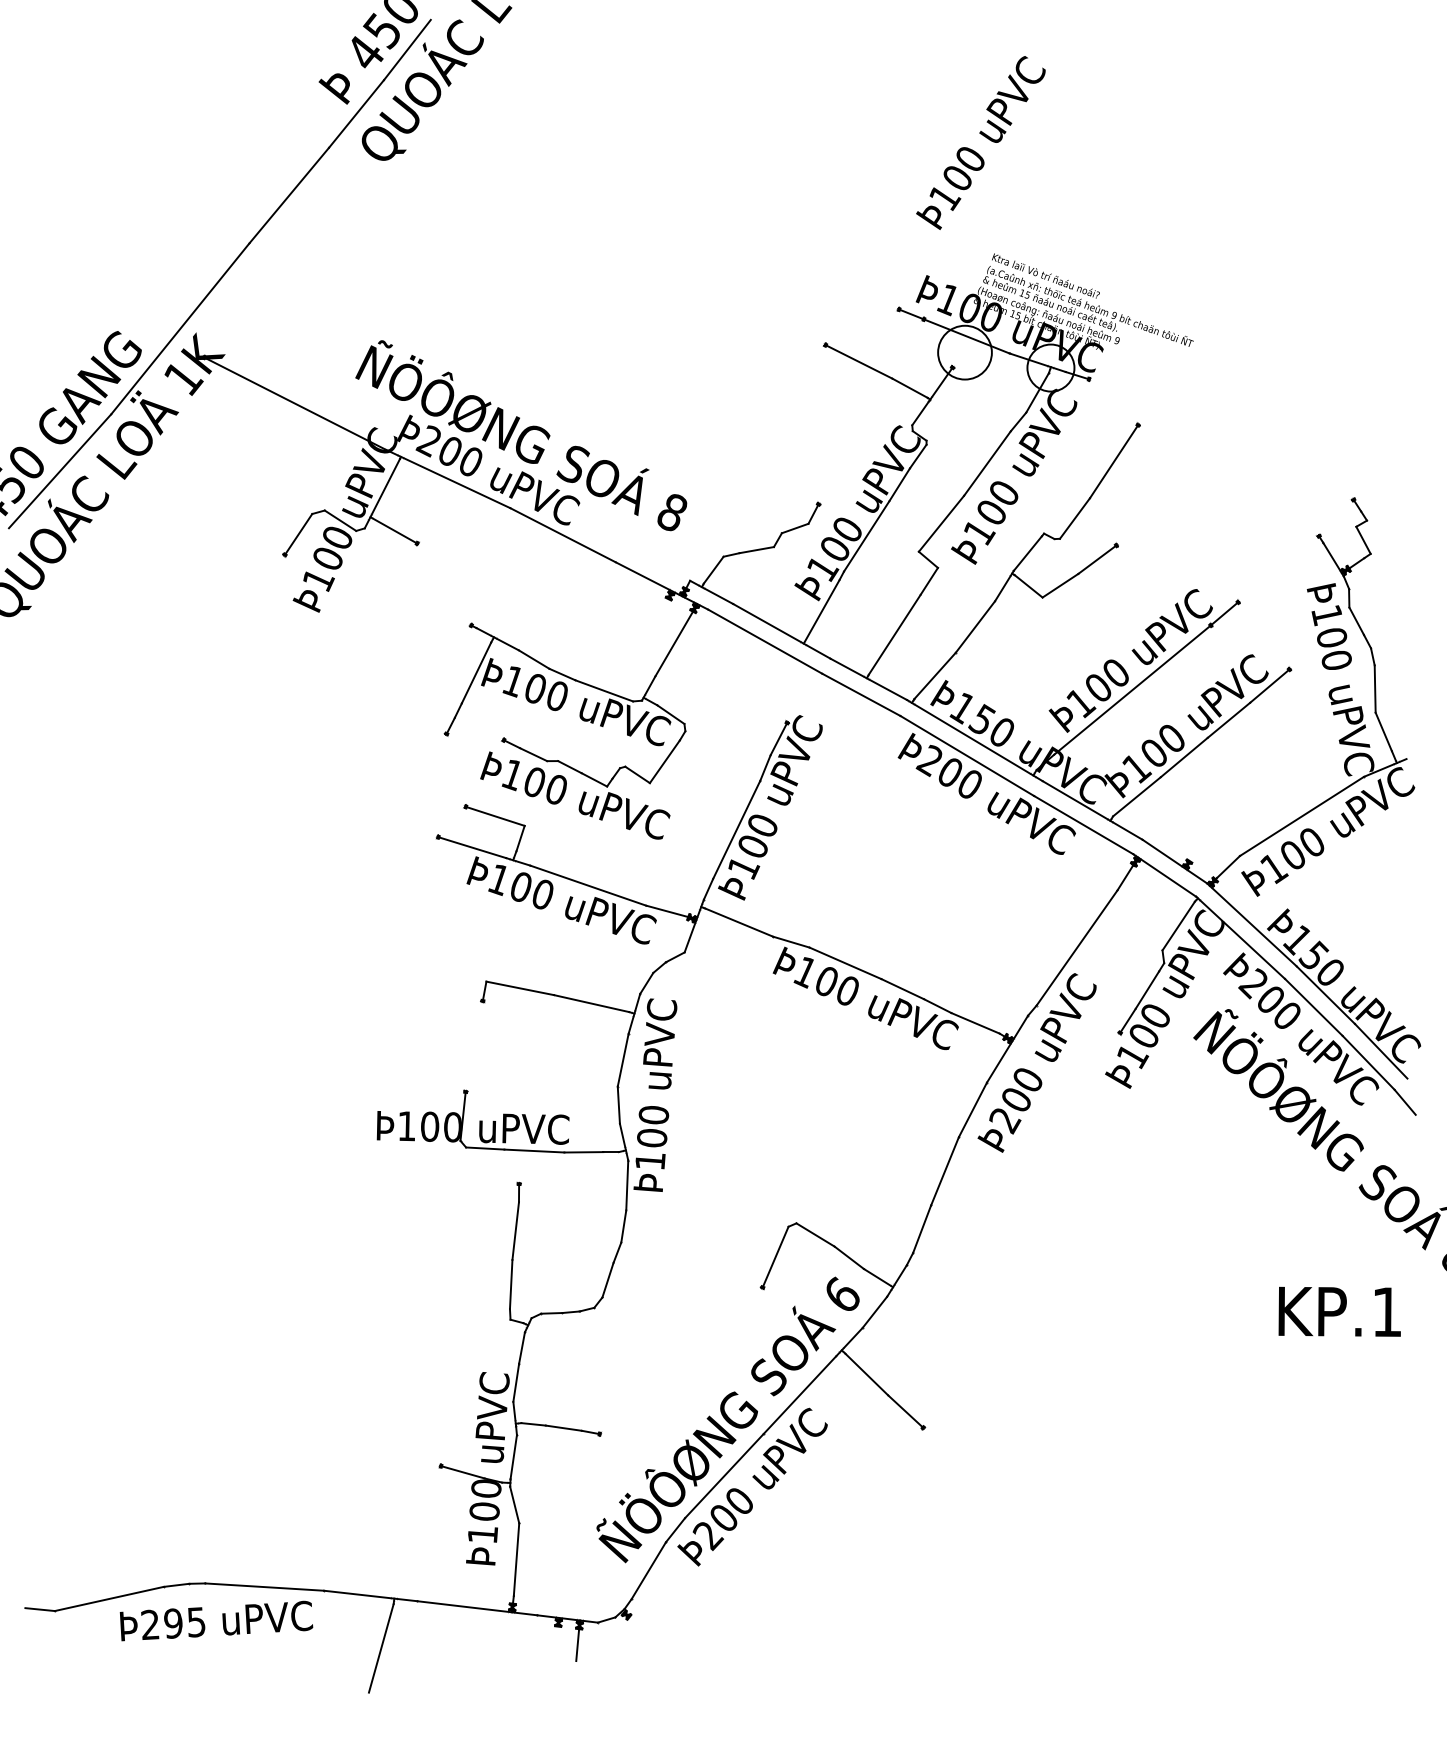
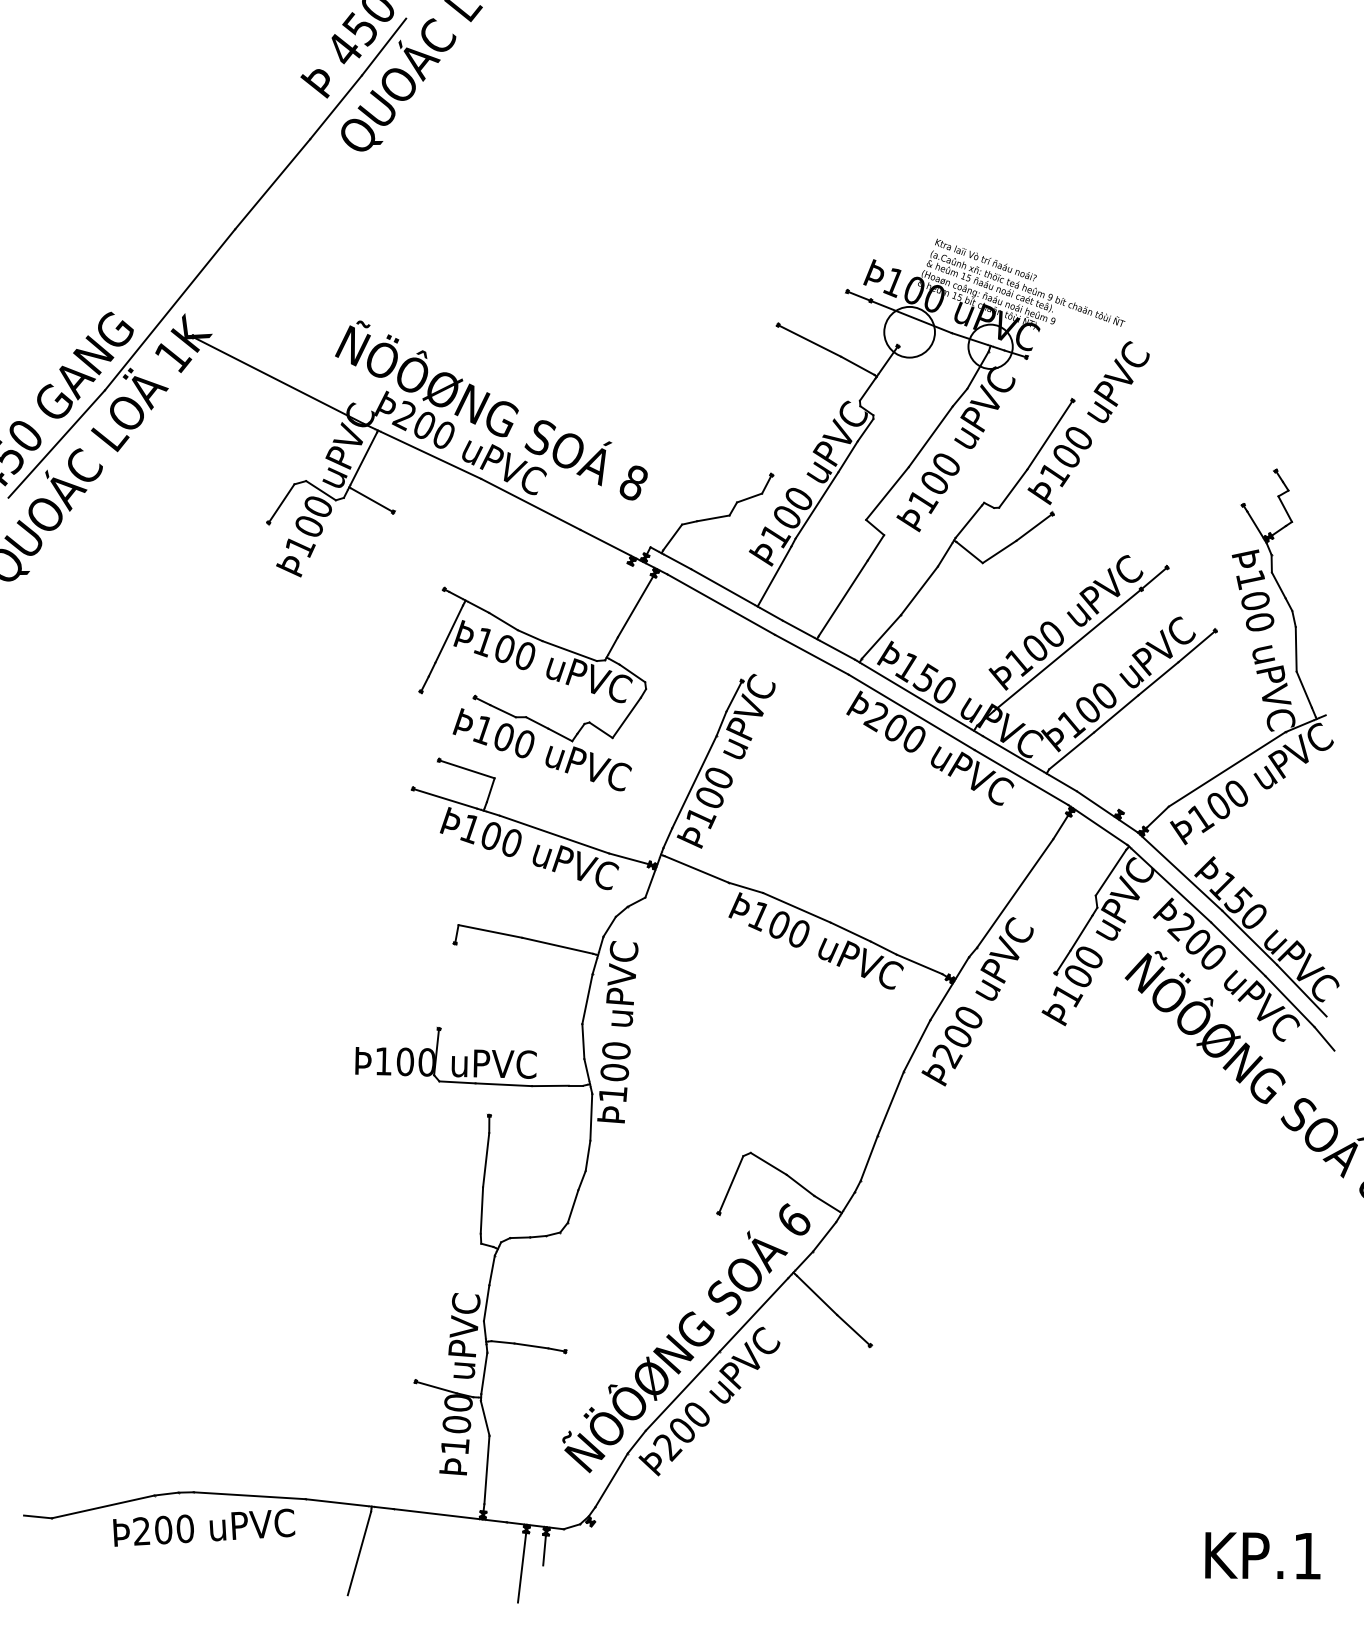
text: (980, 142) -> (1088, 422), moved
text: (1339, 1311) -> (1262, 1555), moved
text: (184, 1622) -> (173, 1529), Þ295 -> Þ200
line: (554, 1658) -> (522, 1563), added

